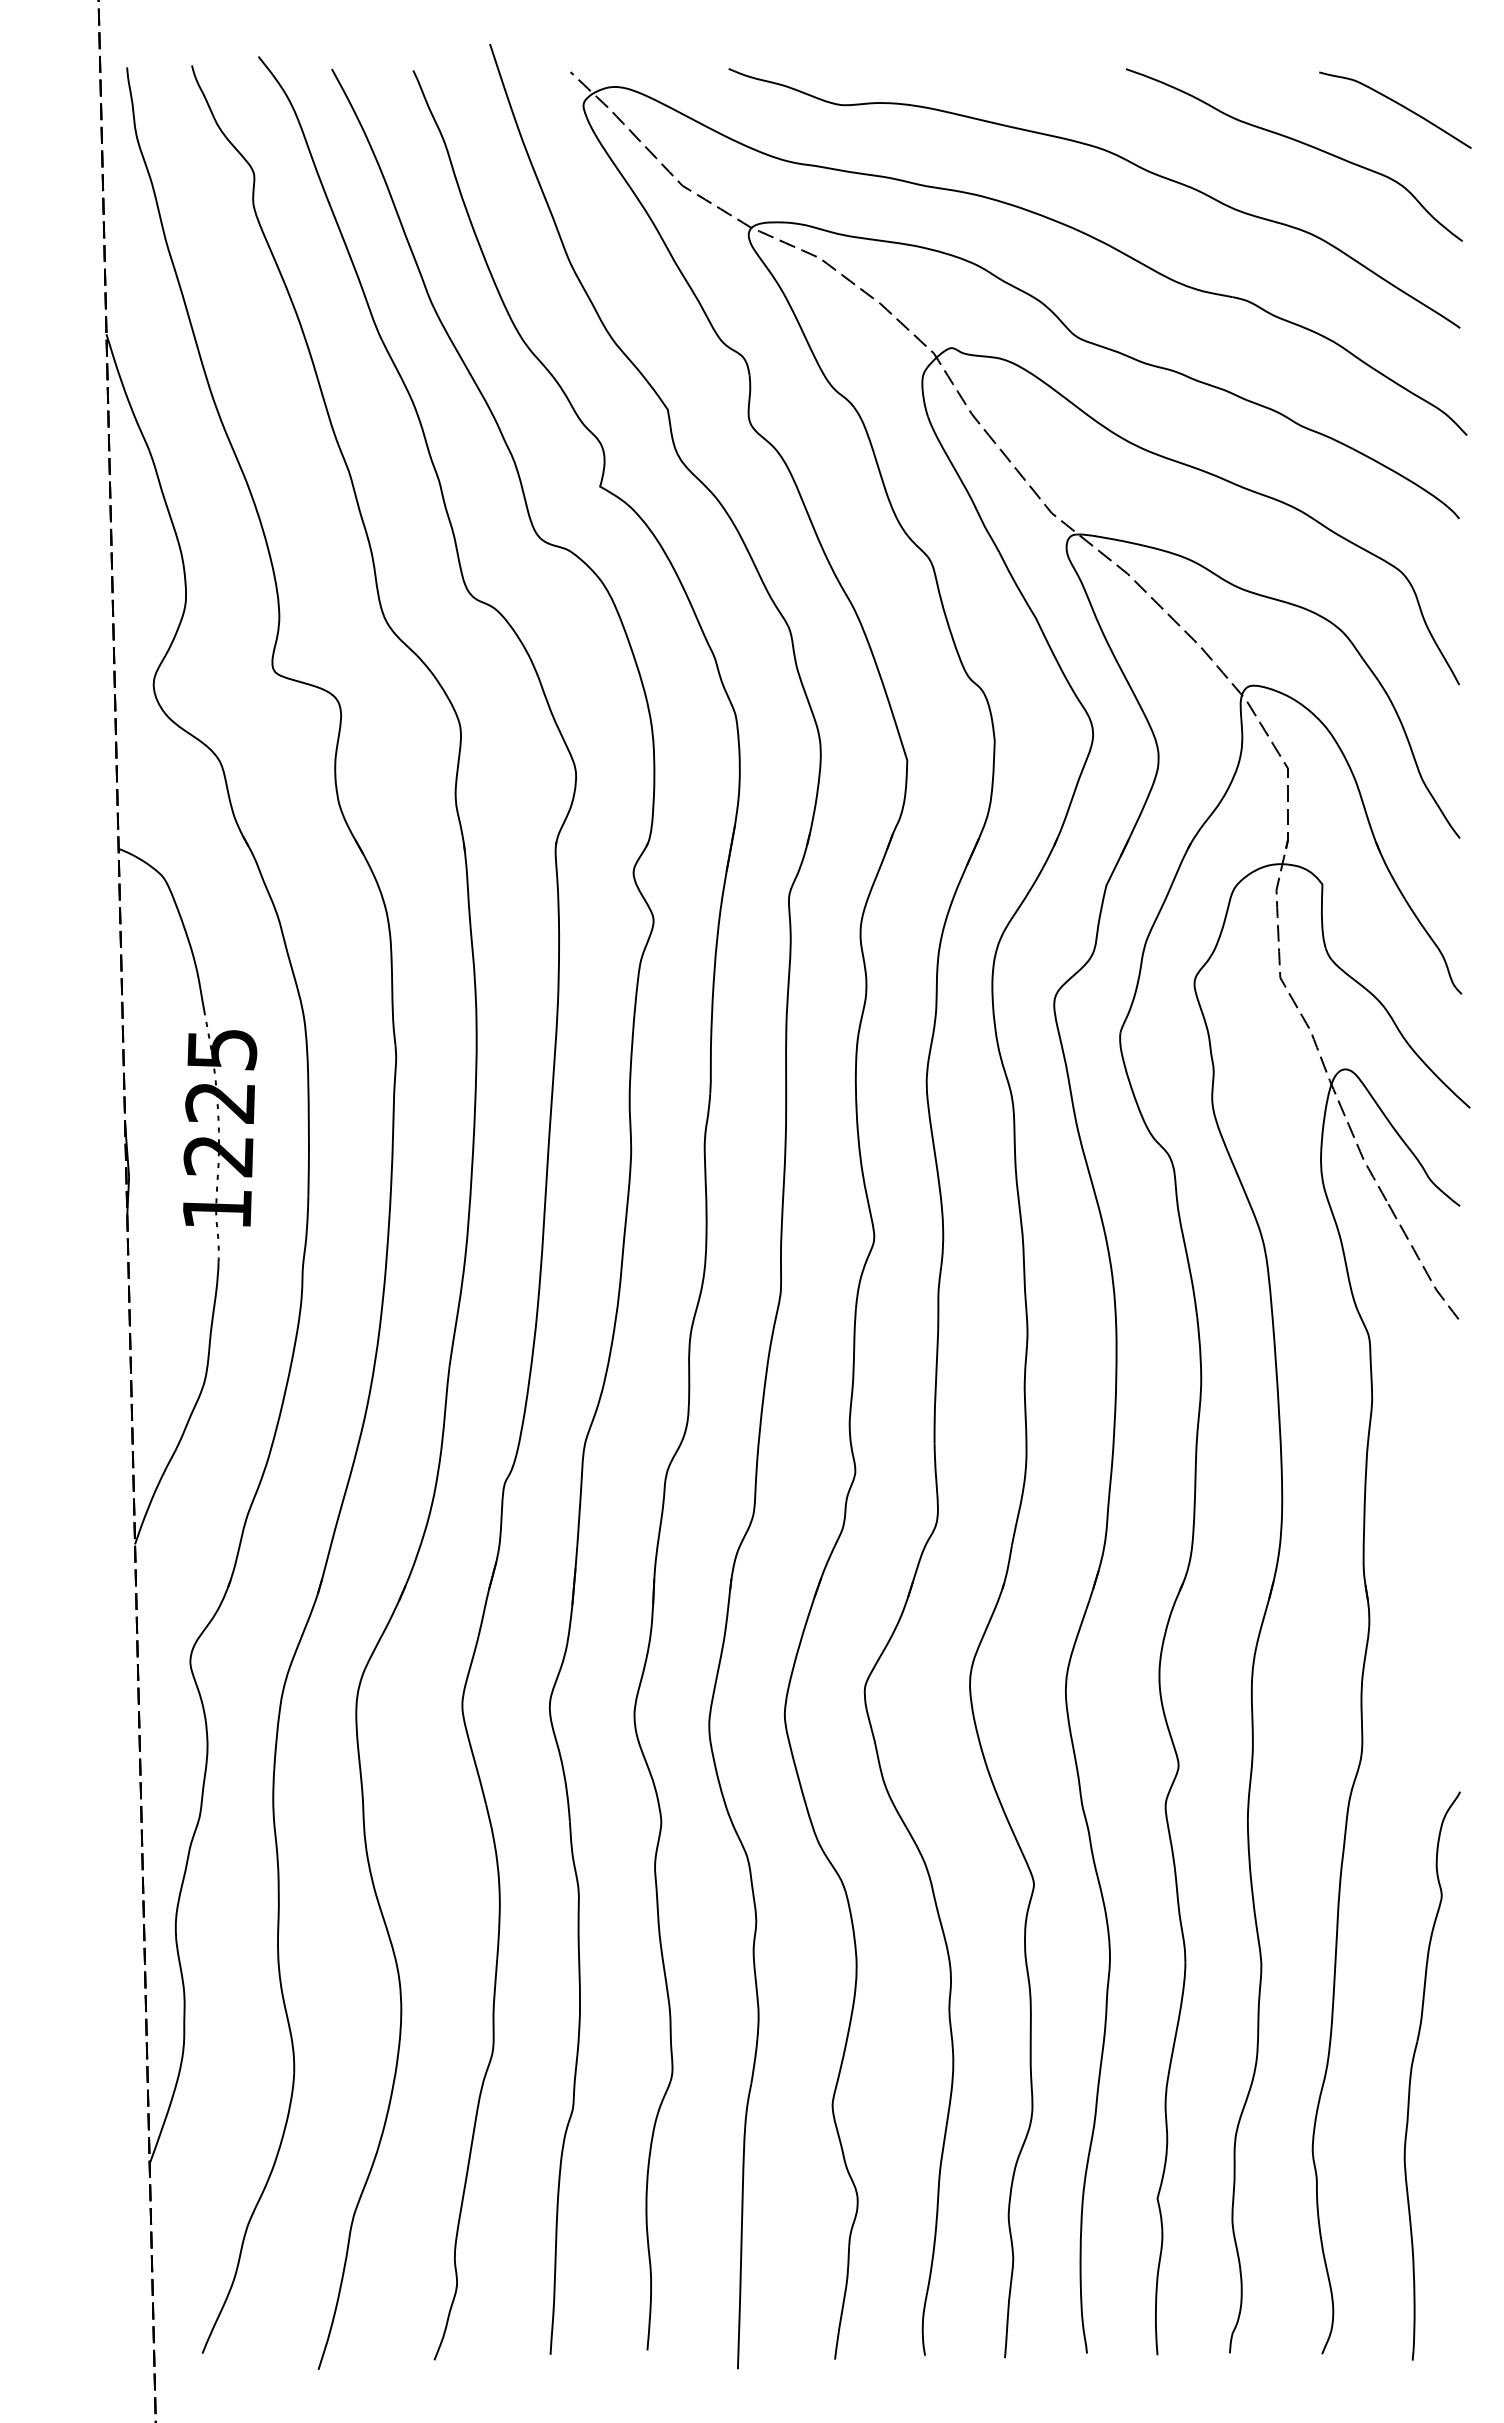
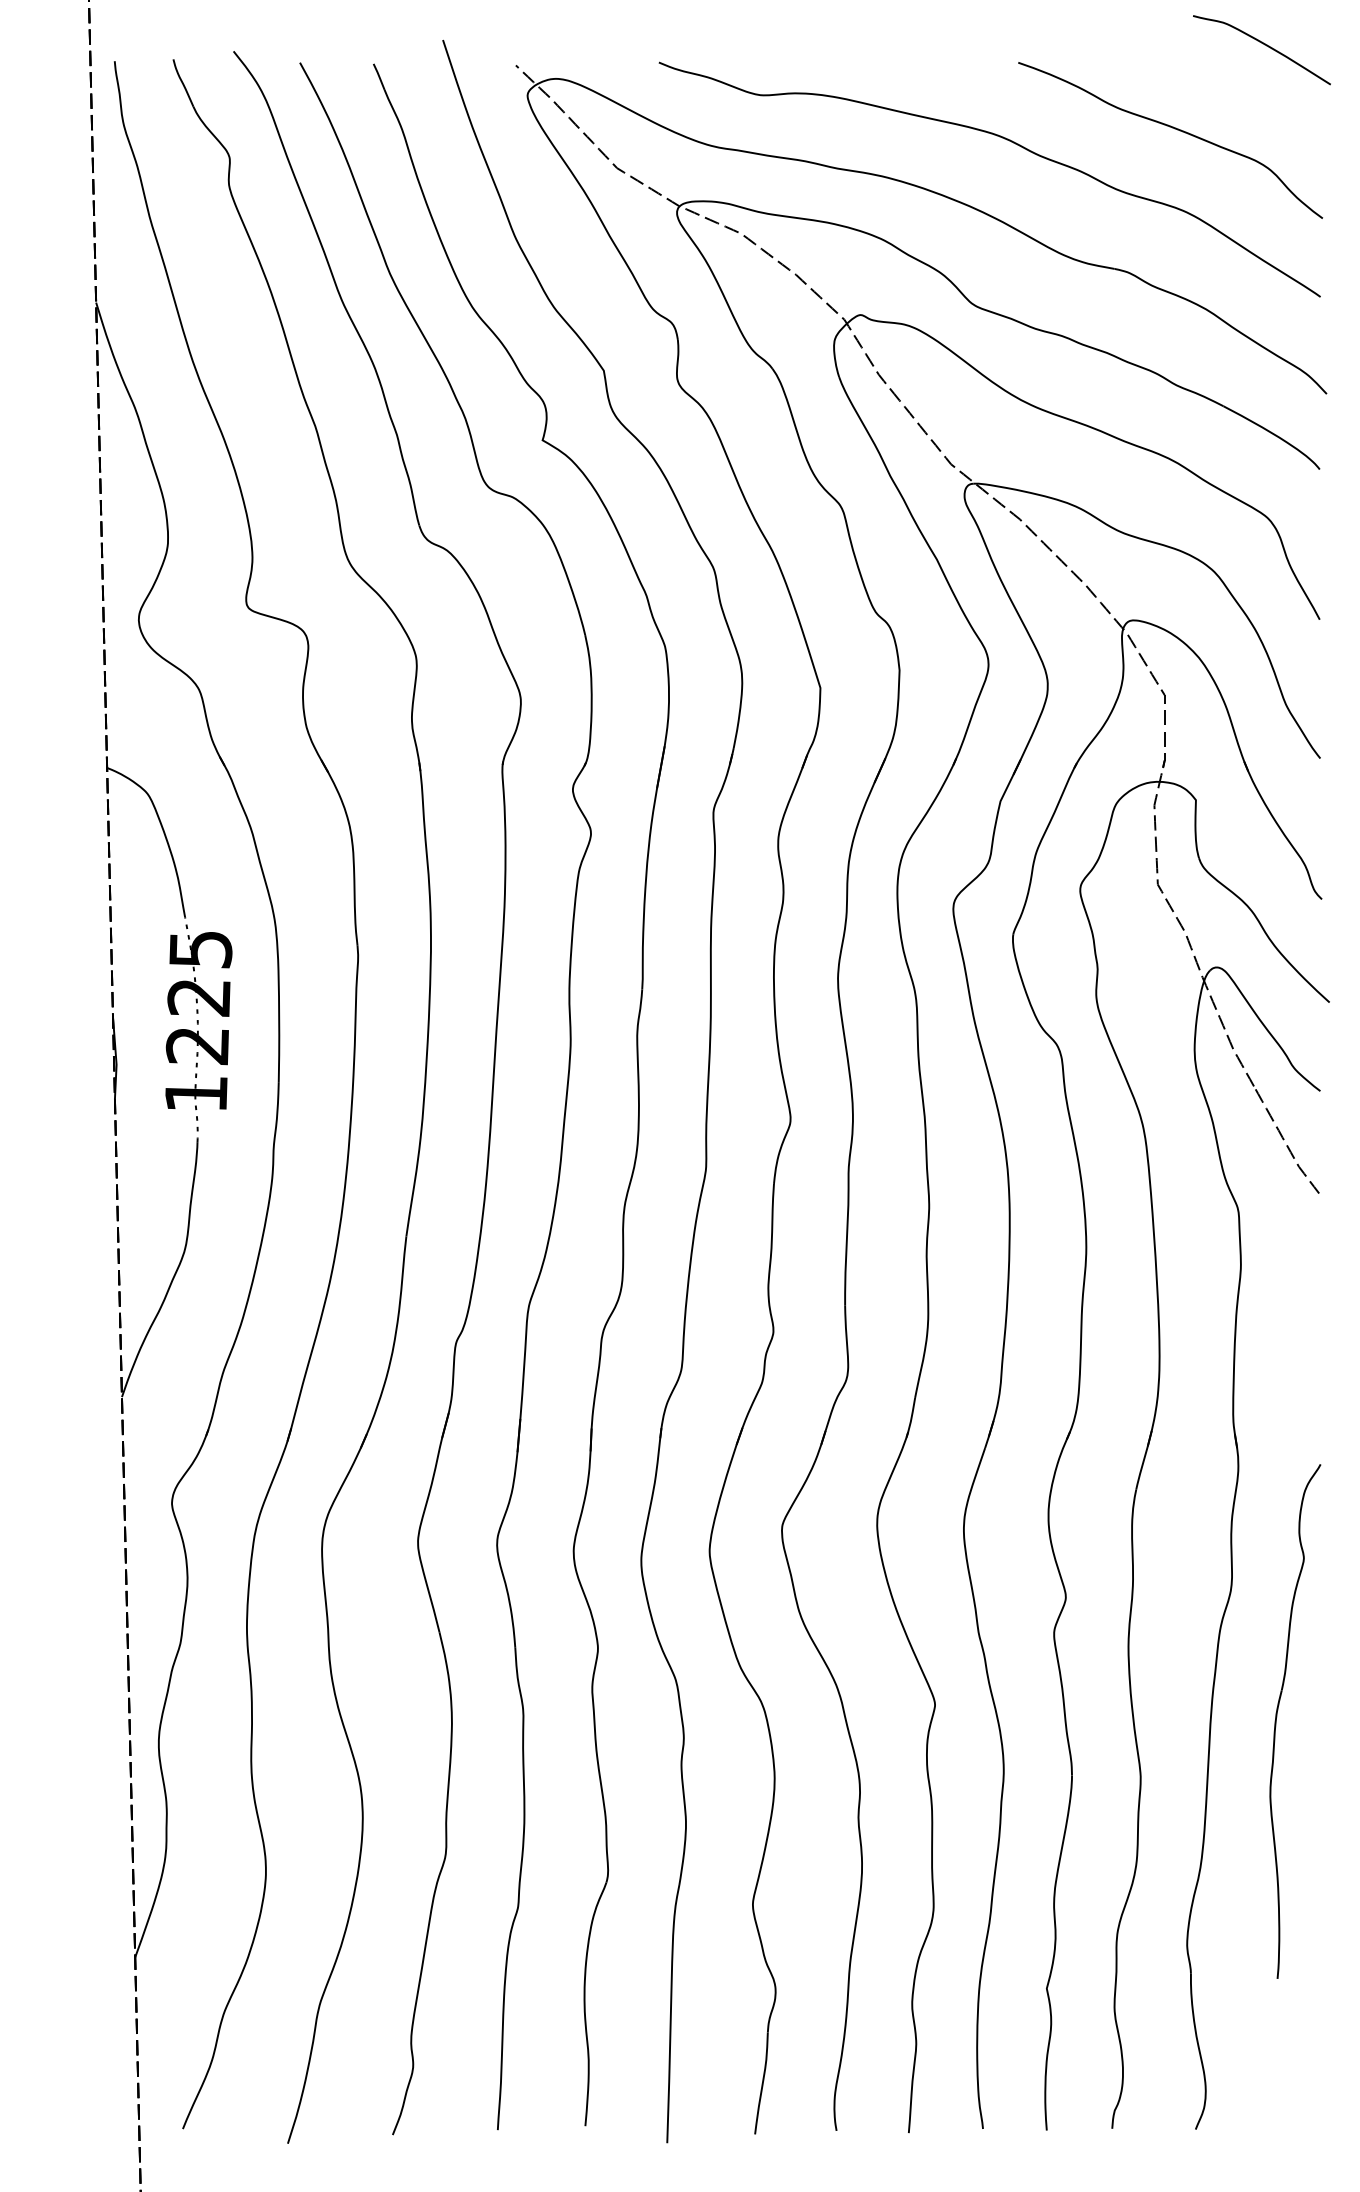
curve: (1397, 104) -> (1263, 44), moved
part: (1412, 2070) -> (1277, 1716), moved

